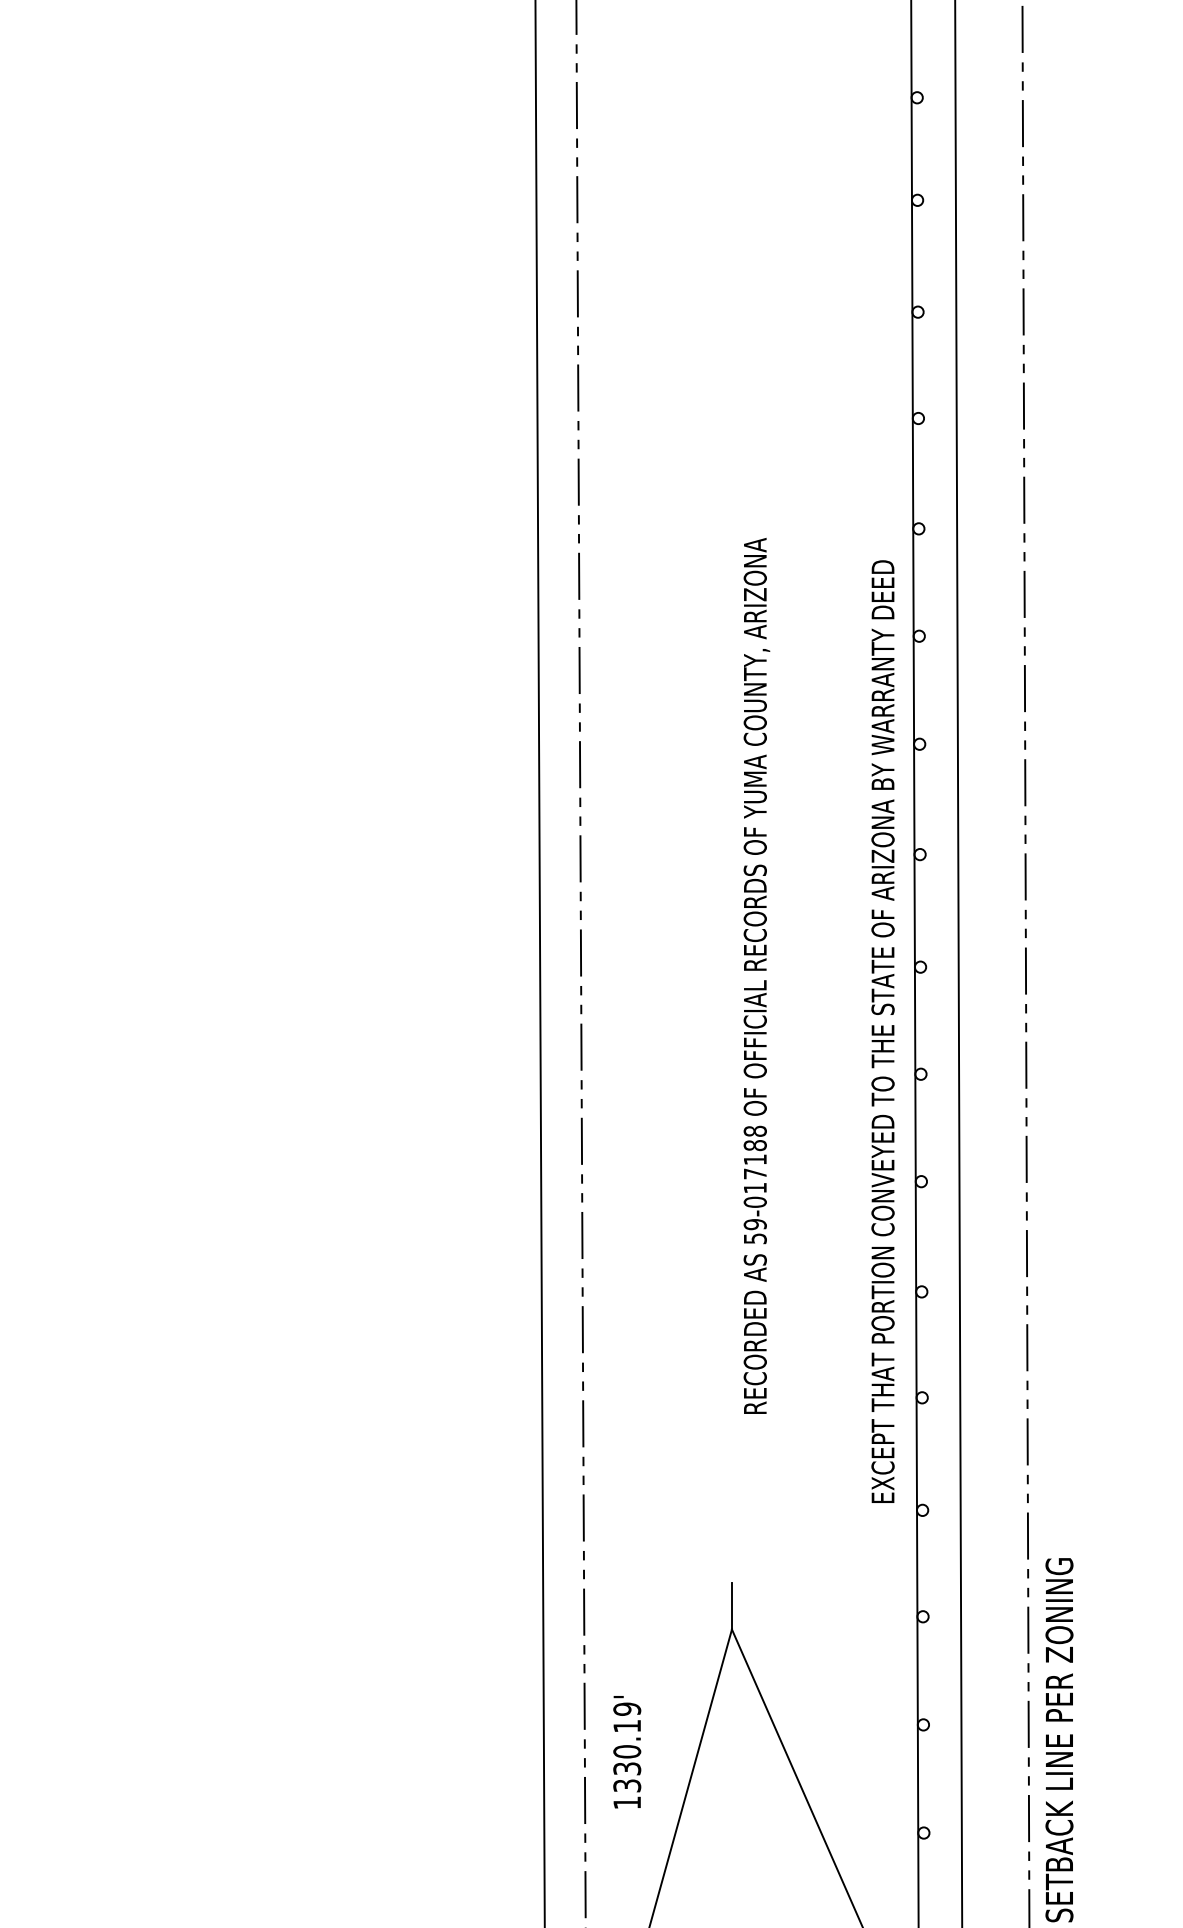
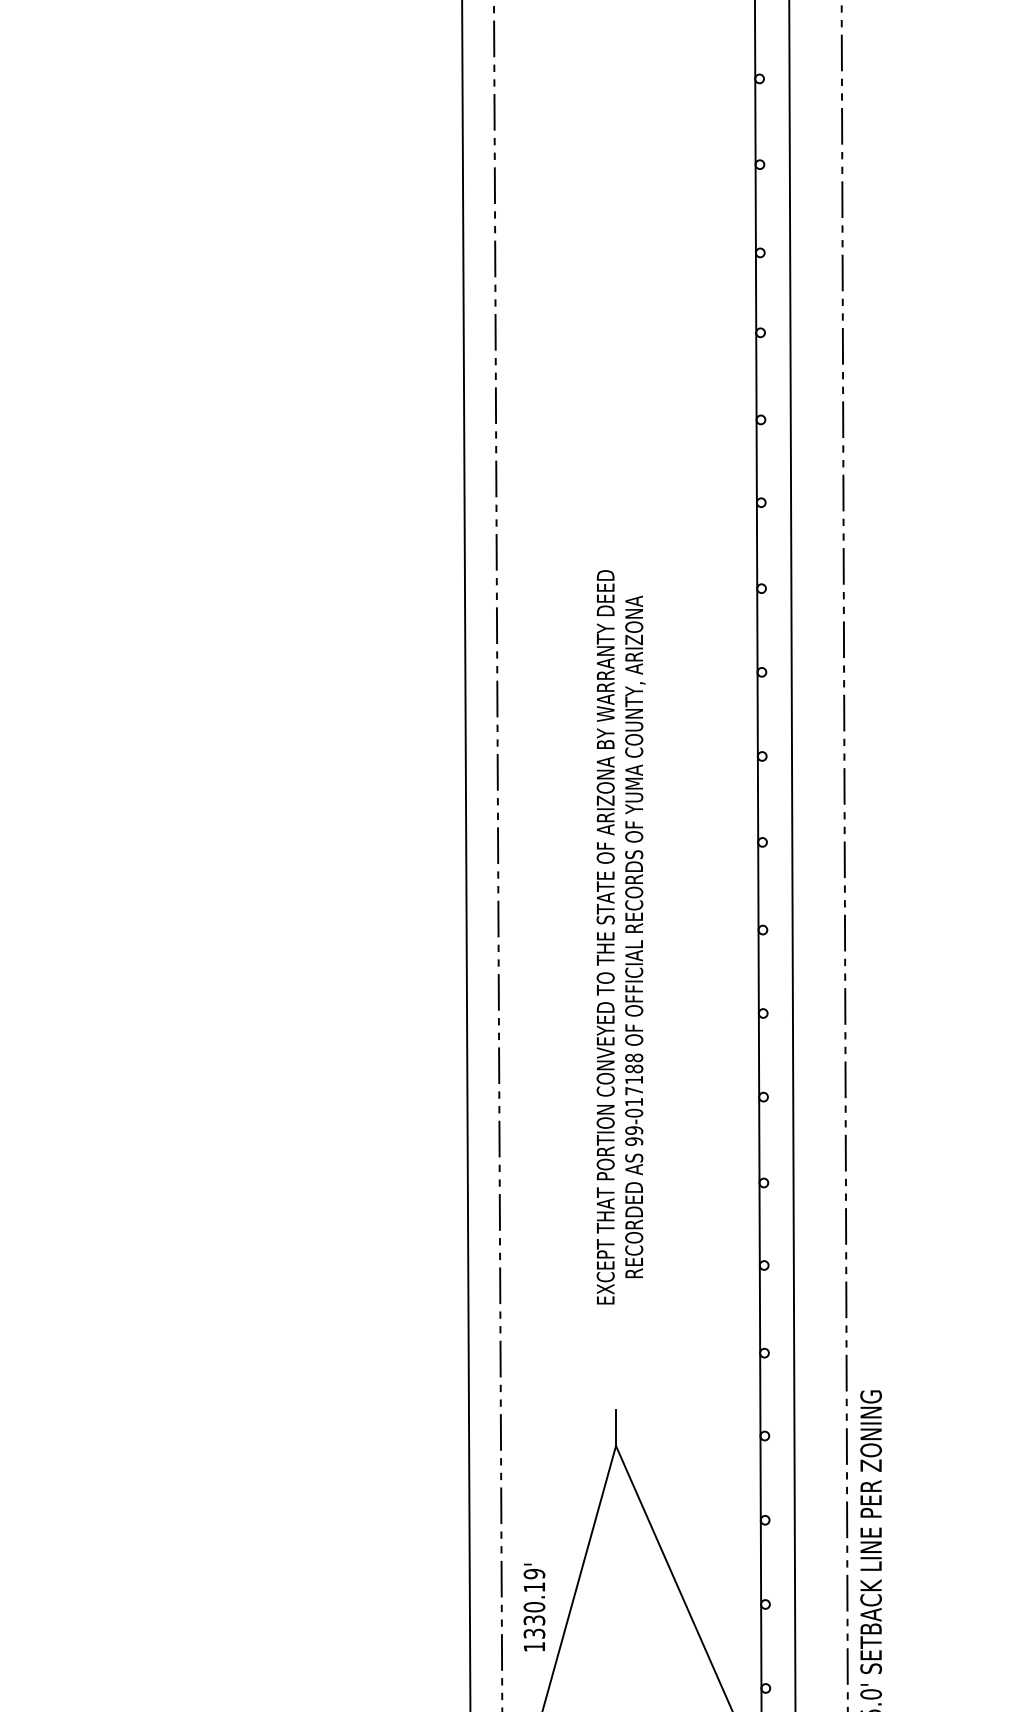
text: (882, 1031) -> (605, 937), moved
text: (754, 1238) -> (633, 1141), 59-017188 -> 99-017188
text: (627, 1752) -> (534, 1607), moved

